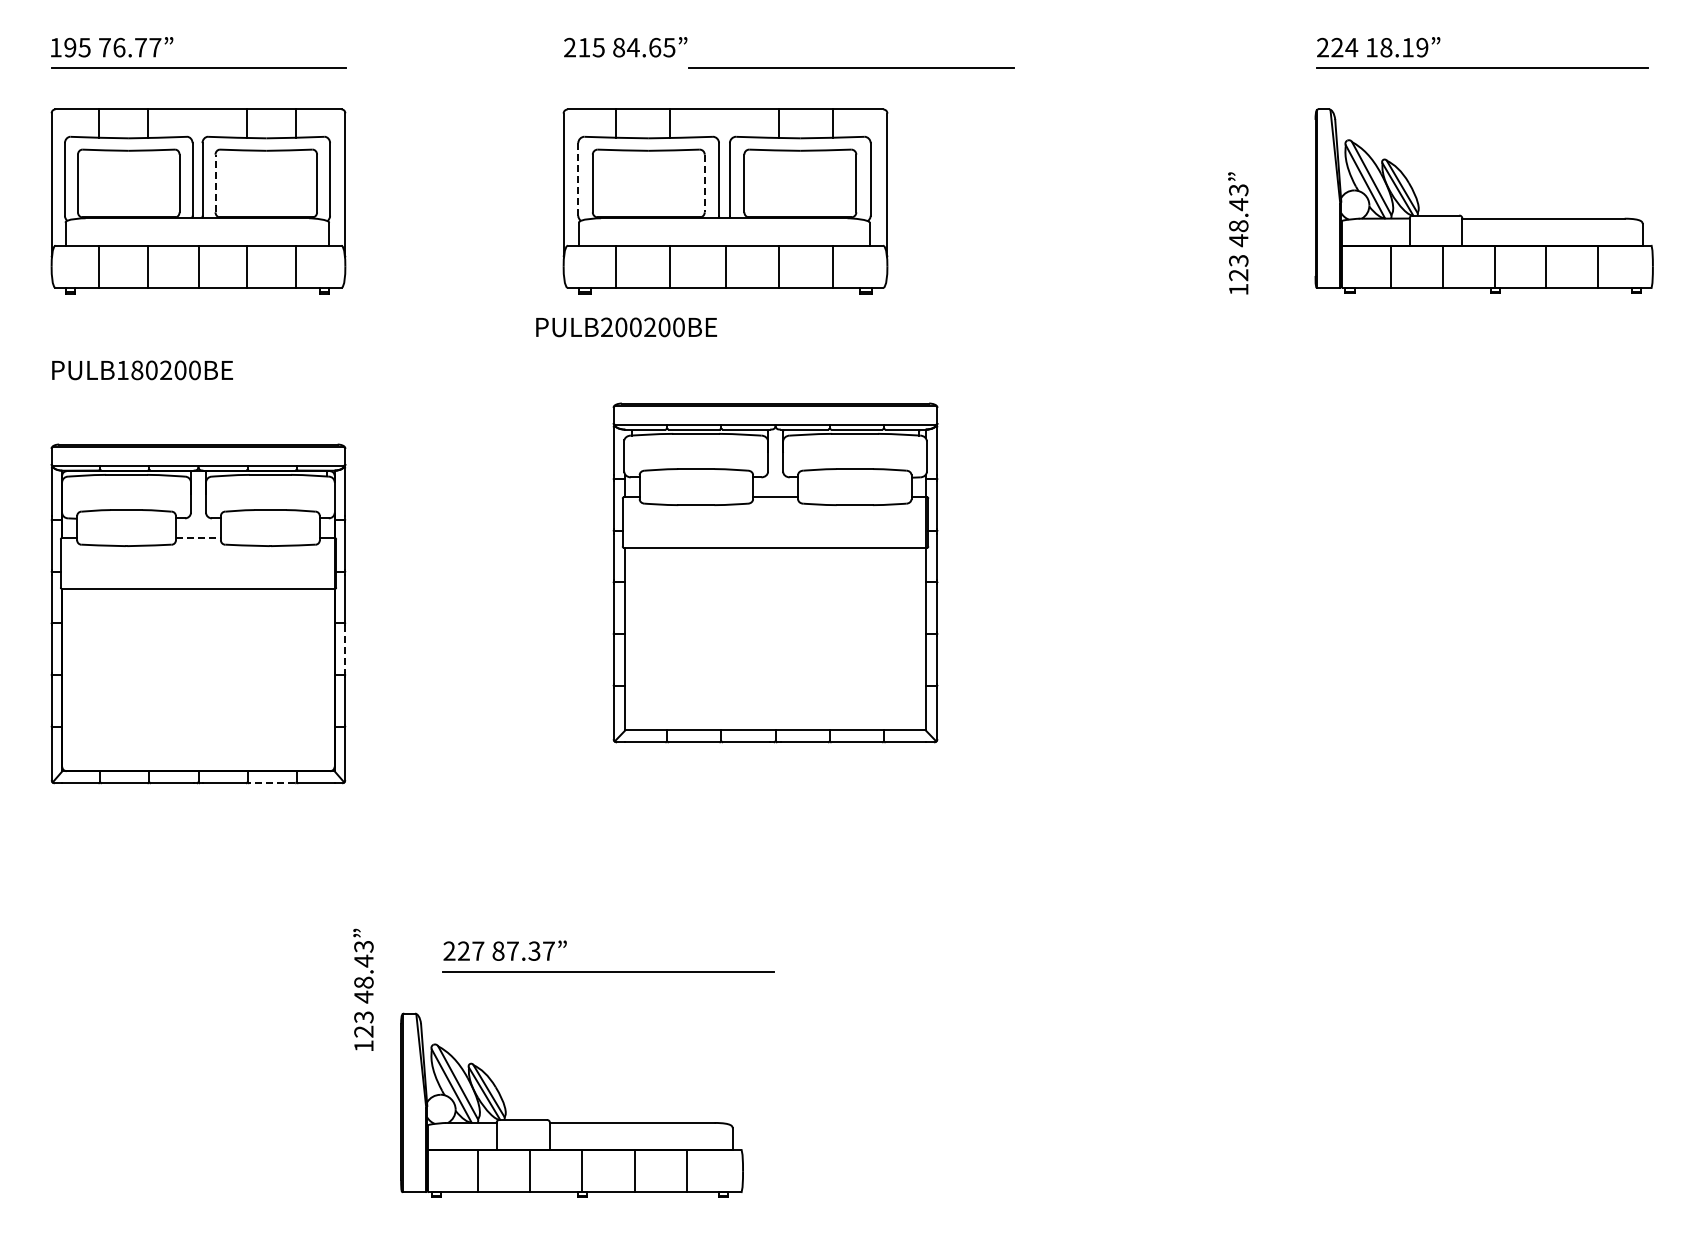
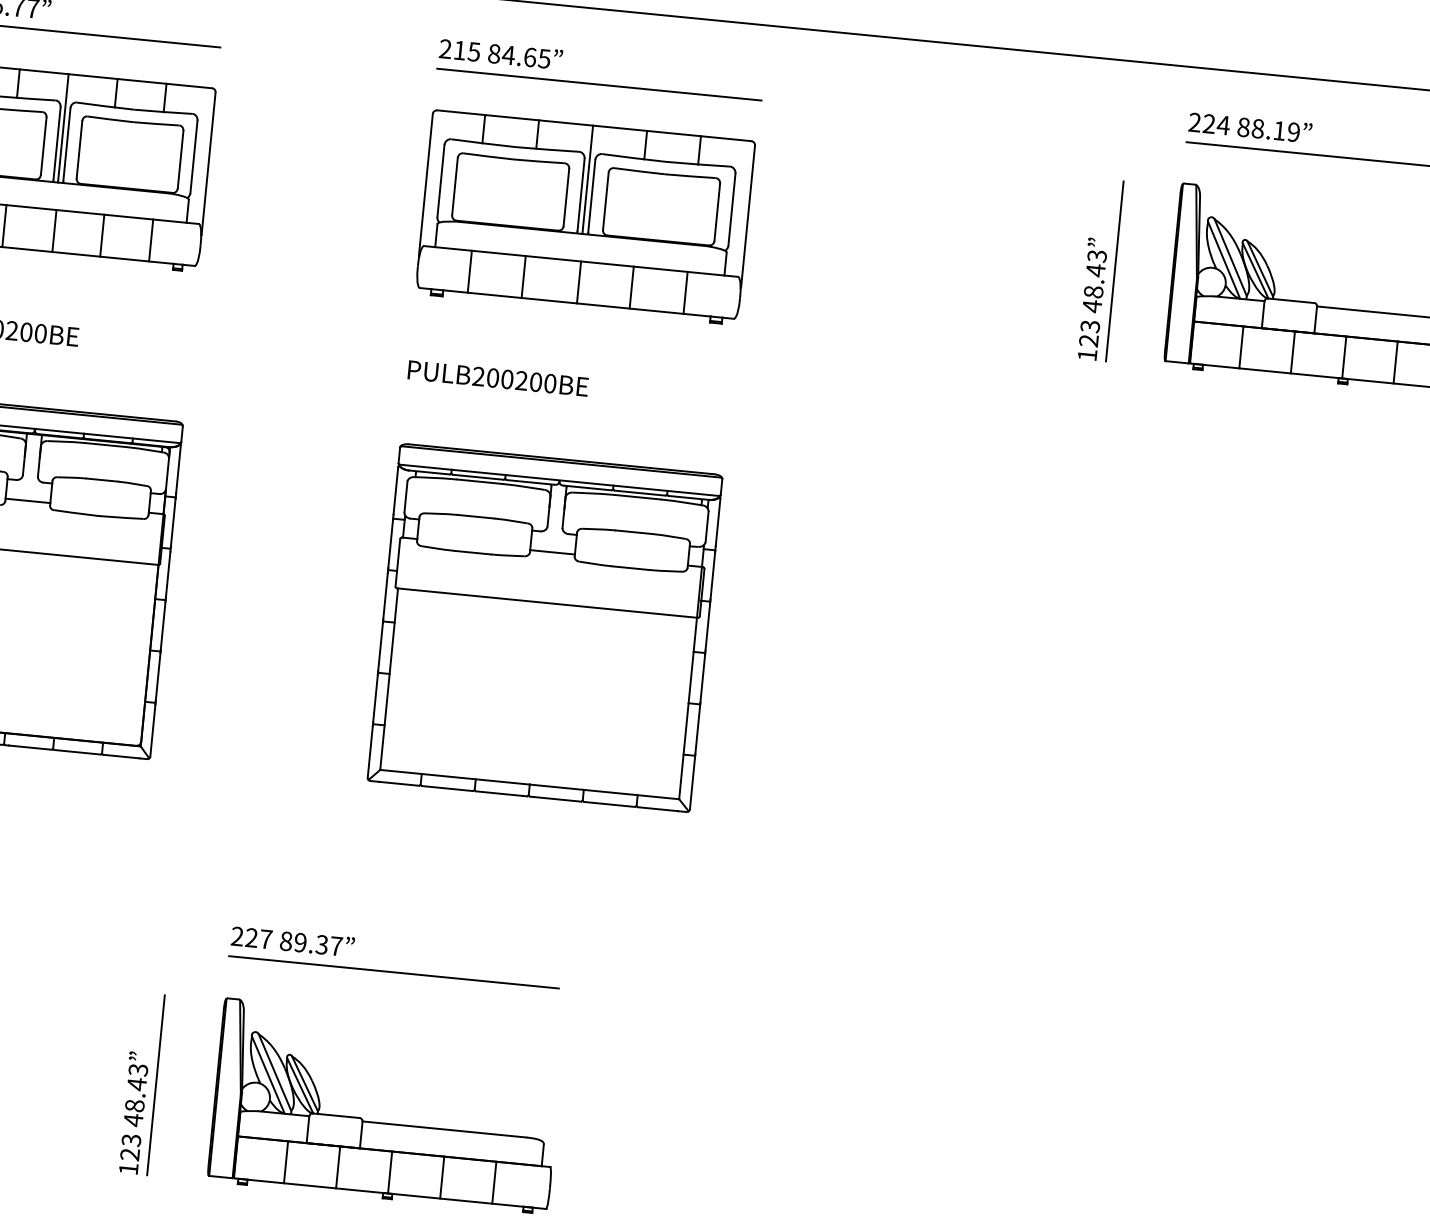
text: (1371, 47) -> (1243, 127), 18.19 -> 88.19
line: (851, 67) -> (599, 84), moved
line: (197, 163) -> (63, 128), added
line: (724, 163) -> (588, 179), added
line: (578, 178) -> (441, 180), dashed -> solid
line: (215, 183) -> (79, 149), dashed -> solid
line: (704, 183) -> (566, 197), dashed -> solid
line: (1257, 203) -> (1114, 271), added
text: (626, 327) -> (498, 378), moved
line: (199, 538) -> (28, 501), dashed -> solid
part: (775, 572) -> (545, 627), moved
line: (345, 649) -> (163, 626), dashed -> solid
line: (272, 783) -> (77, 752), dashed -> solid
text: (512, 950) -> (300, 942), 87.37 -> 89.37
text: (363, 989) -> (133, 1112), moved
line: (382, 1106) -> (155, 1084), added
part: (571, 1122) -> (383, 1123), moved

